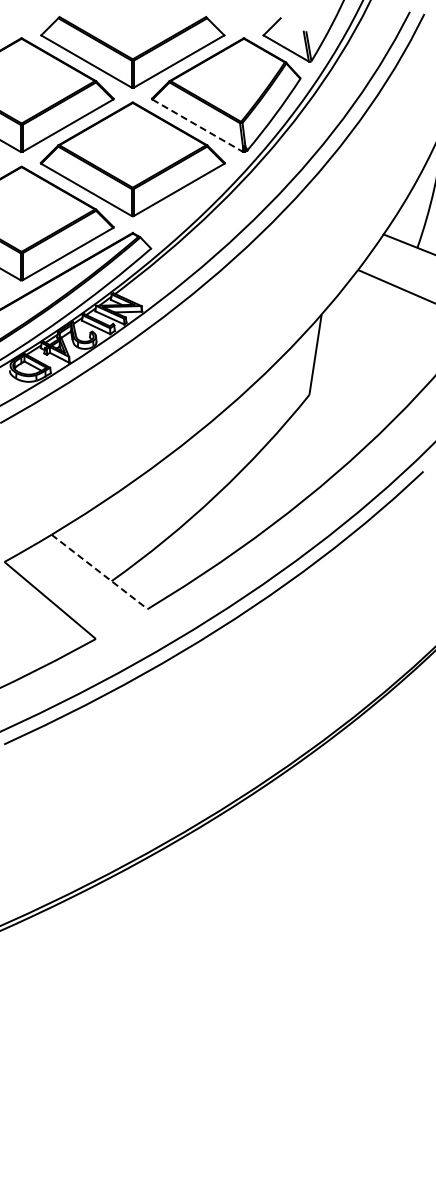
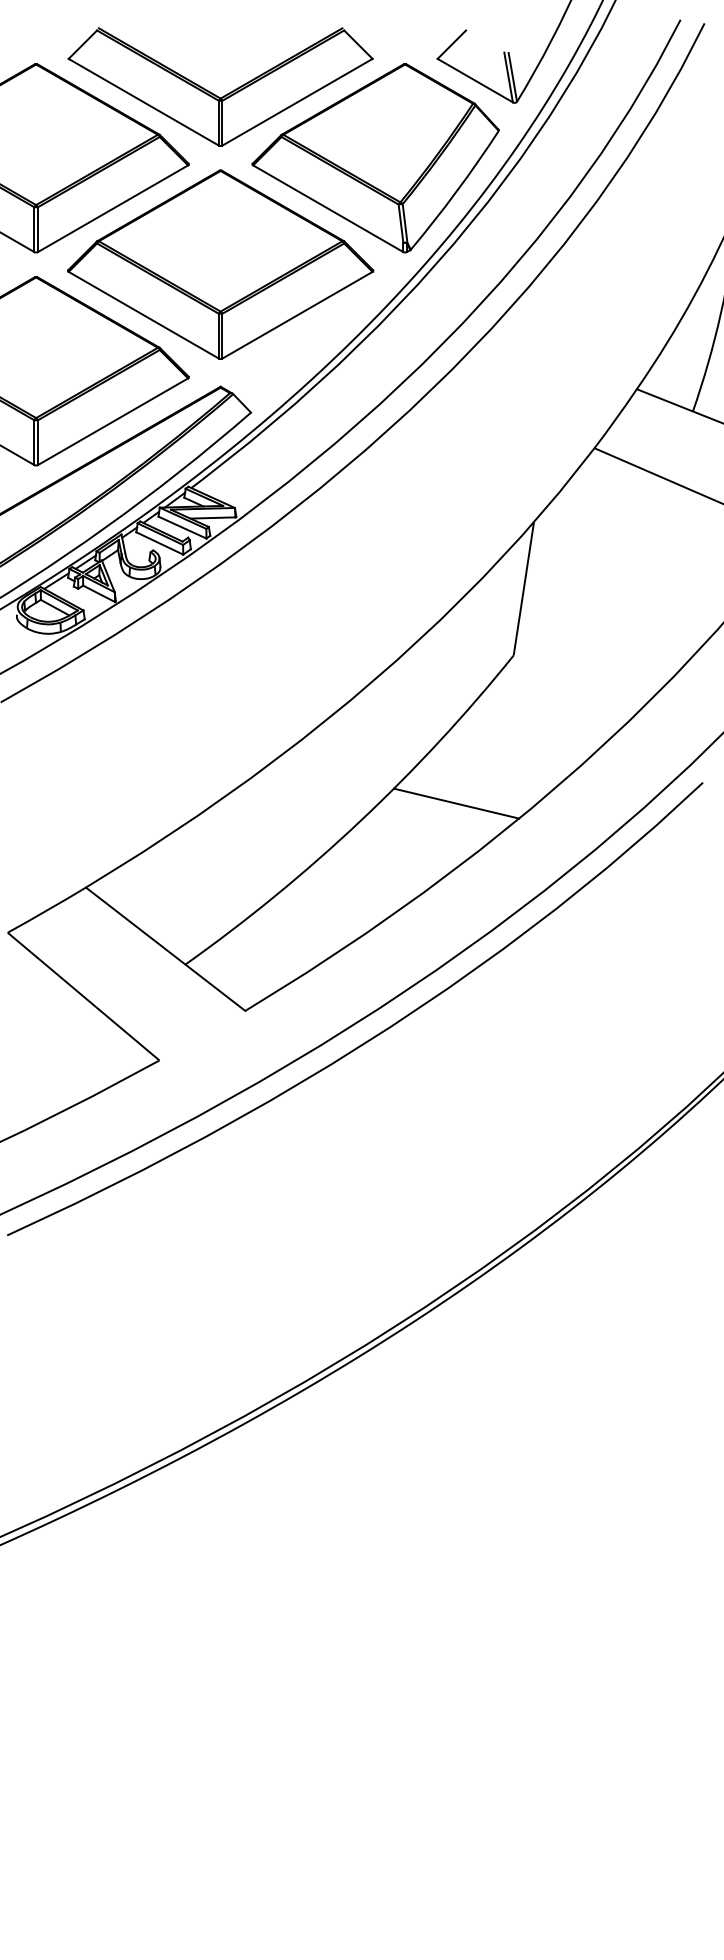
line: (198, 125) -> (329, 208), dashed -> solid
line: (274, 484) -> (455, 804), added
line: (99, 571) -> (165, 948), dashed -> solid

